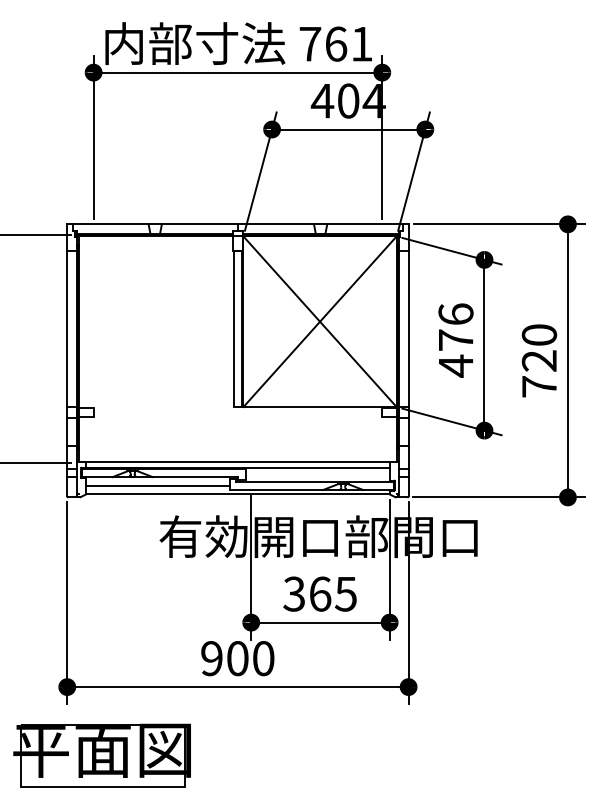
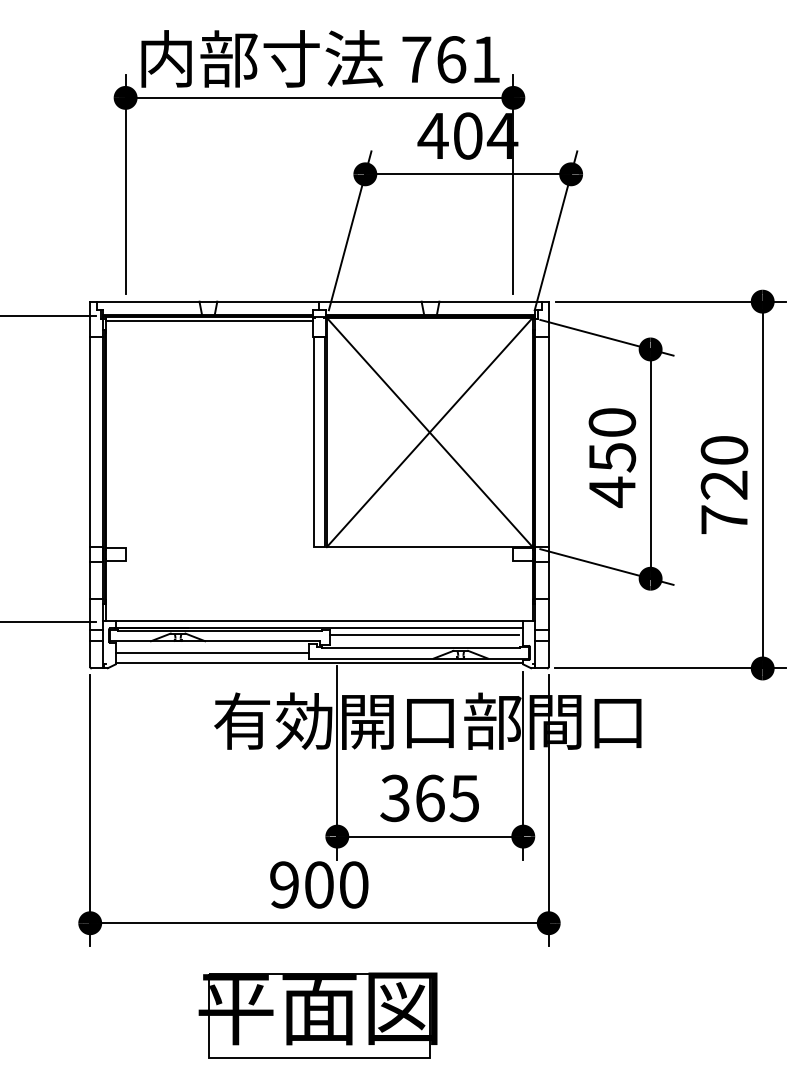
line: (156, 239) -> (209, 321), added
text: (456, 326) -> (612, 439), 476 -> 450
line: (316, 472) -> (424, 635), added
part: (101, 755) -> (317, 1015), moved

